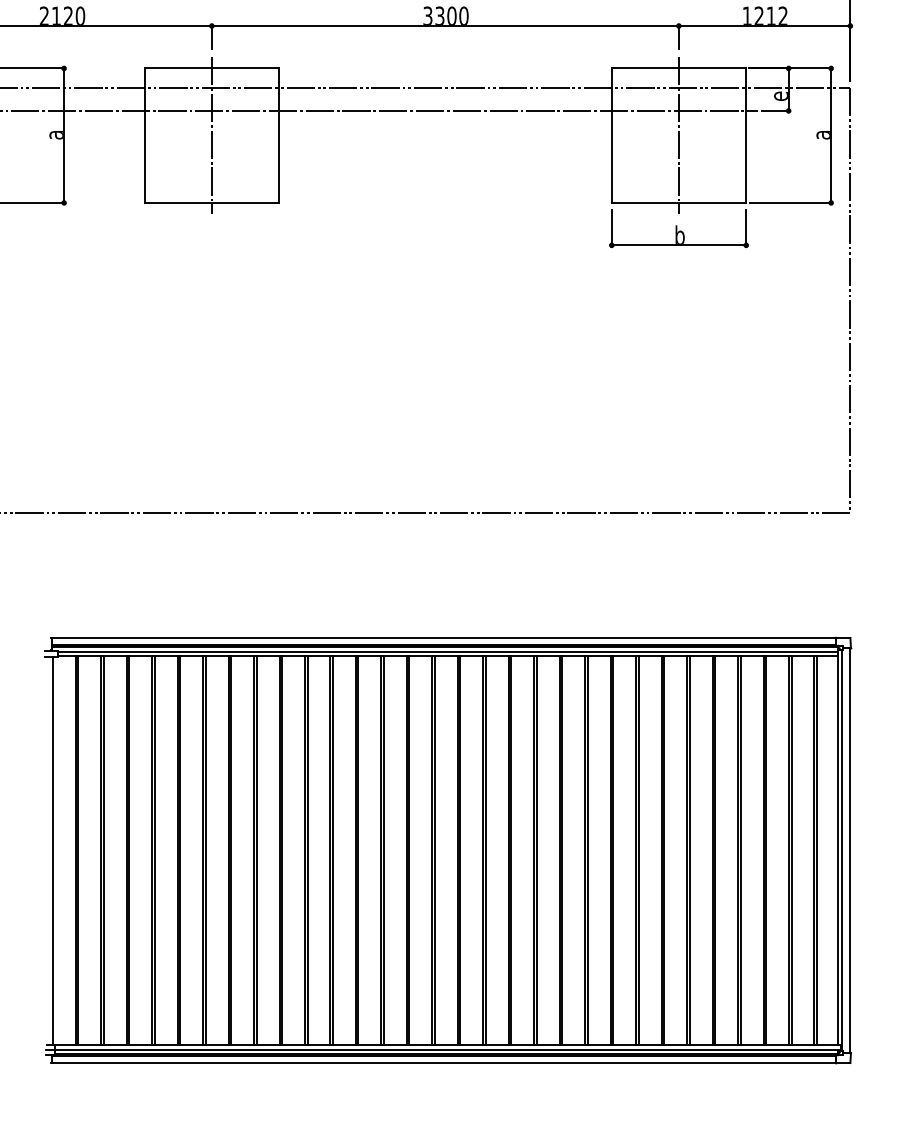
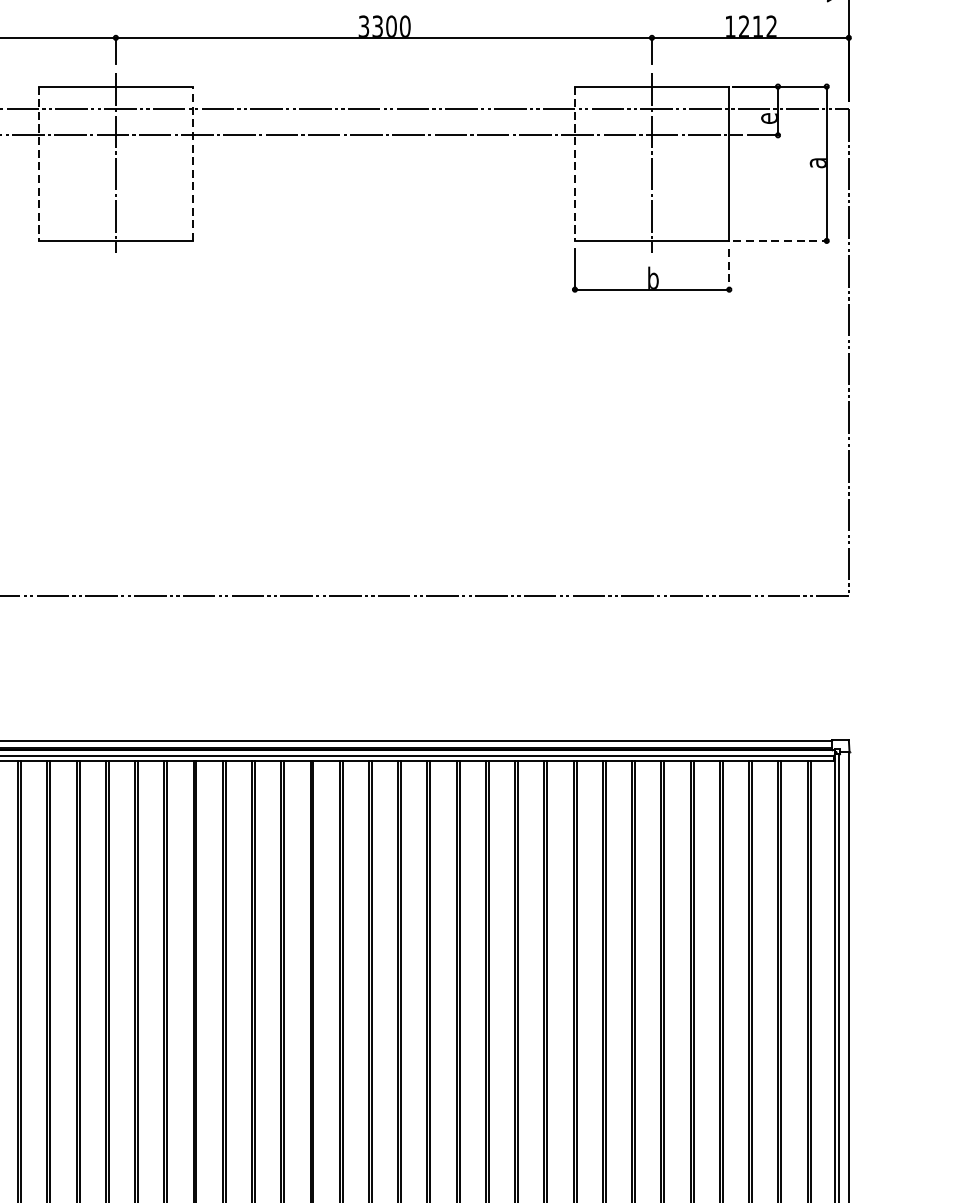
line: (279, 135) -> (193, 163), solid -> dashed
line: (144, 136) -> (38, 164), solid -> dashed
line: (611, 136) -> (574, 164), solid -> dashed
line: (790, 202) -> (780, 240), solid -> dashed
line: (746, 227) -> (729, 269), solid -> dashed

